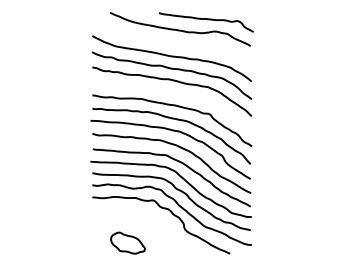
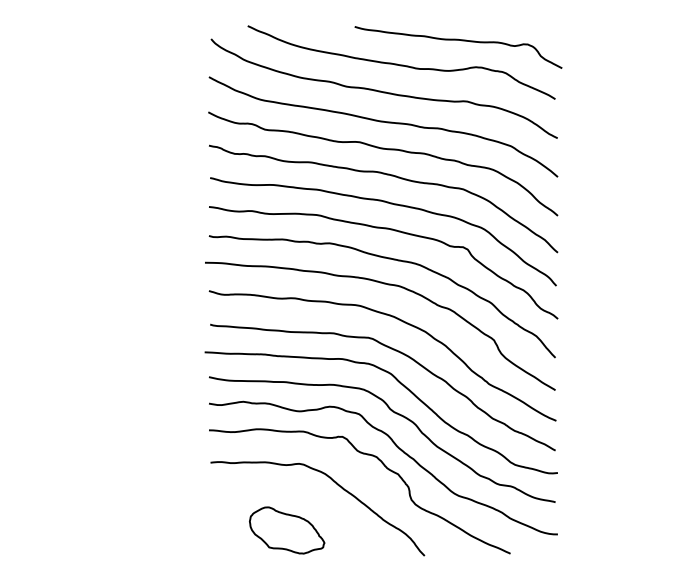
curve: (171, 41) -> (382, 89), added
curve: (173, 94) -> (386, 205), added
curve: (151, 223) -> (338, 487), added

